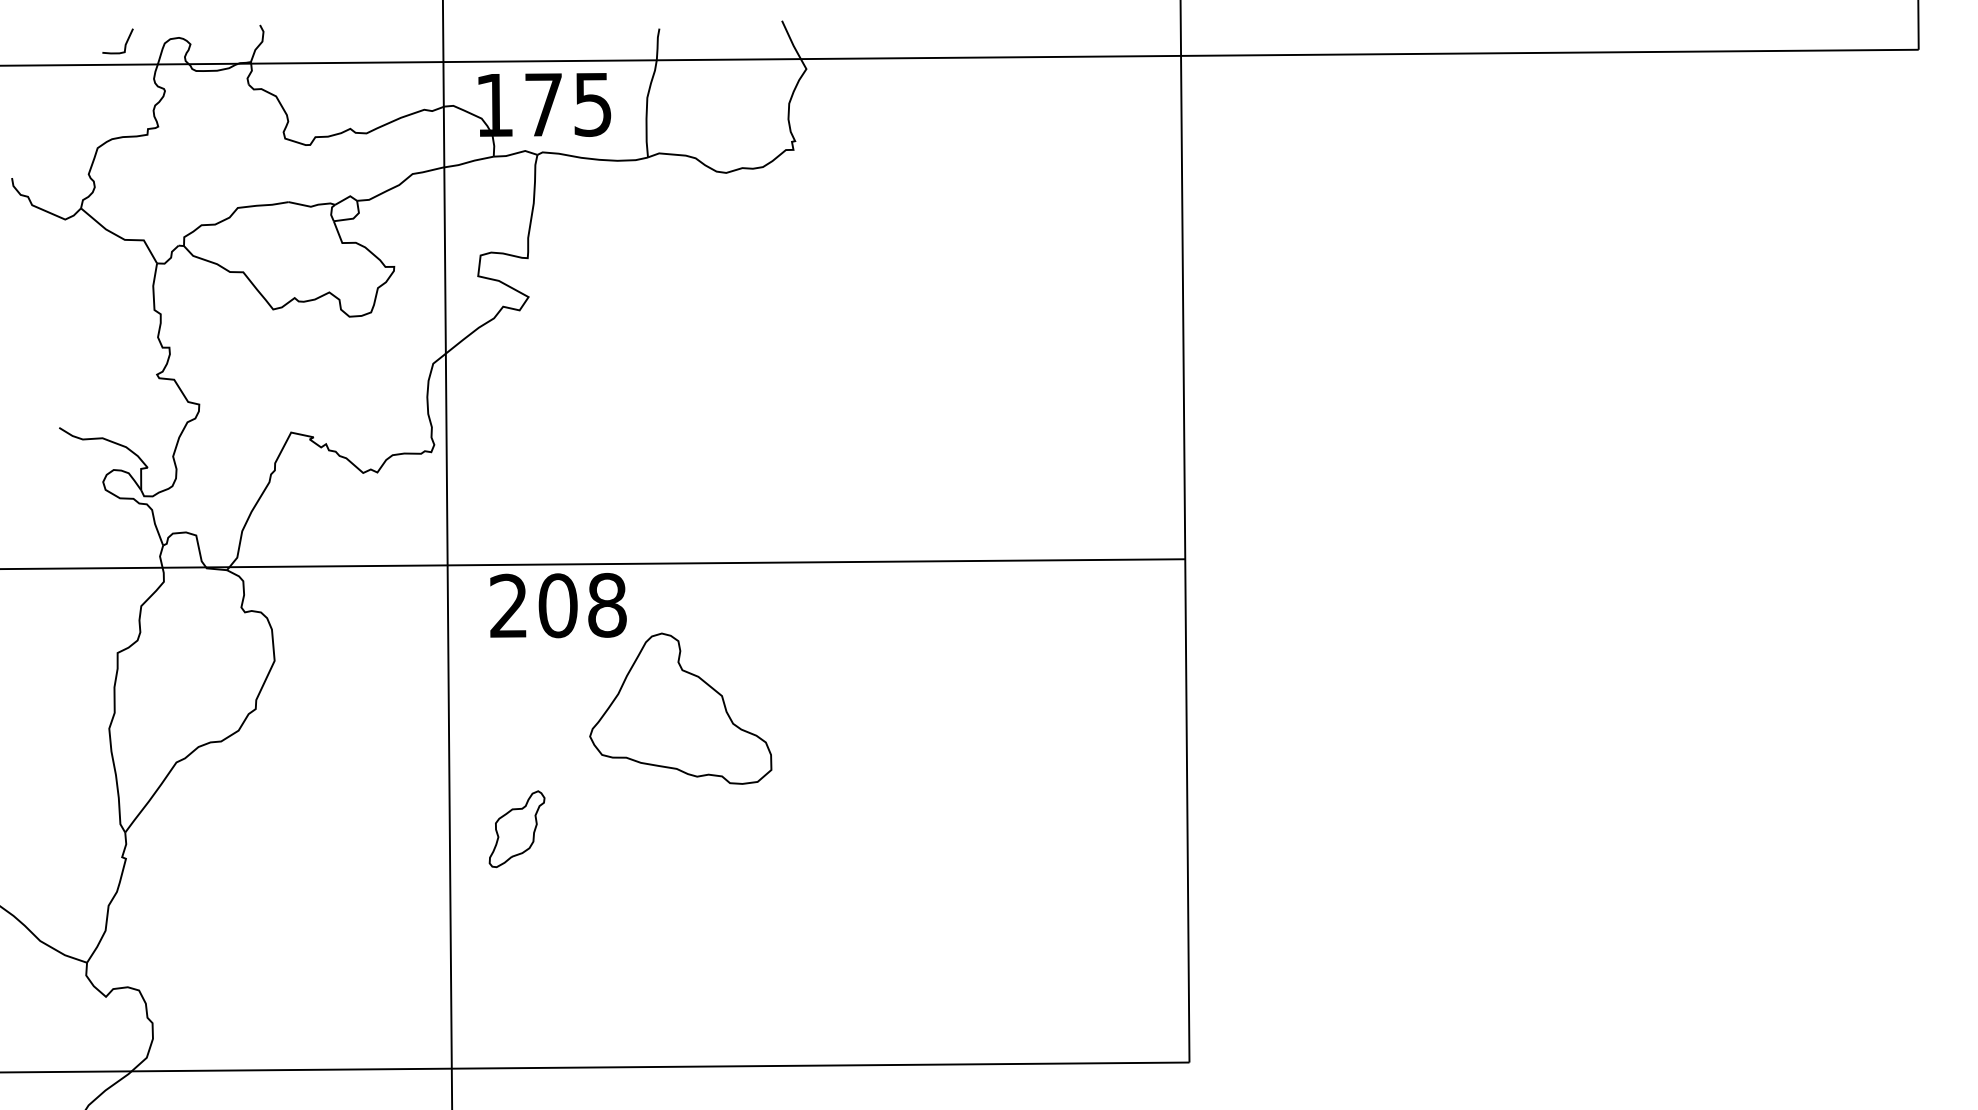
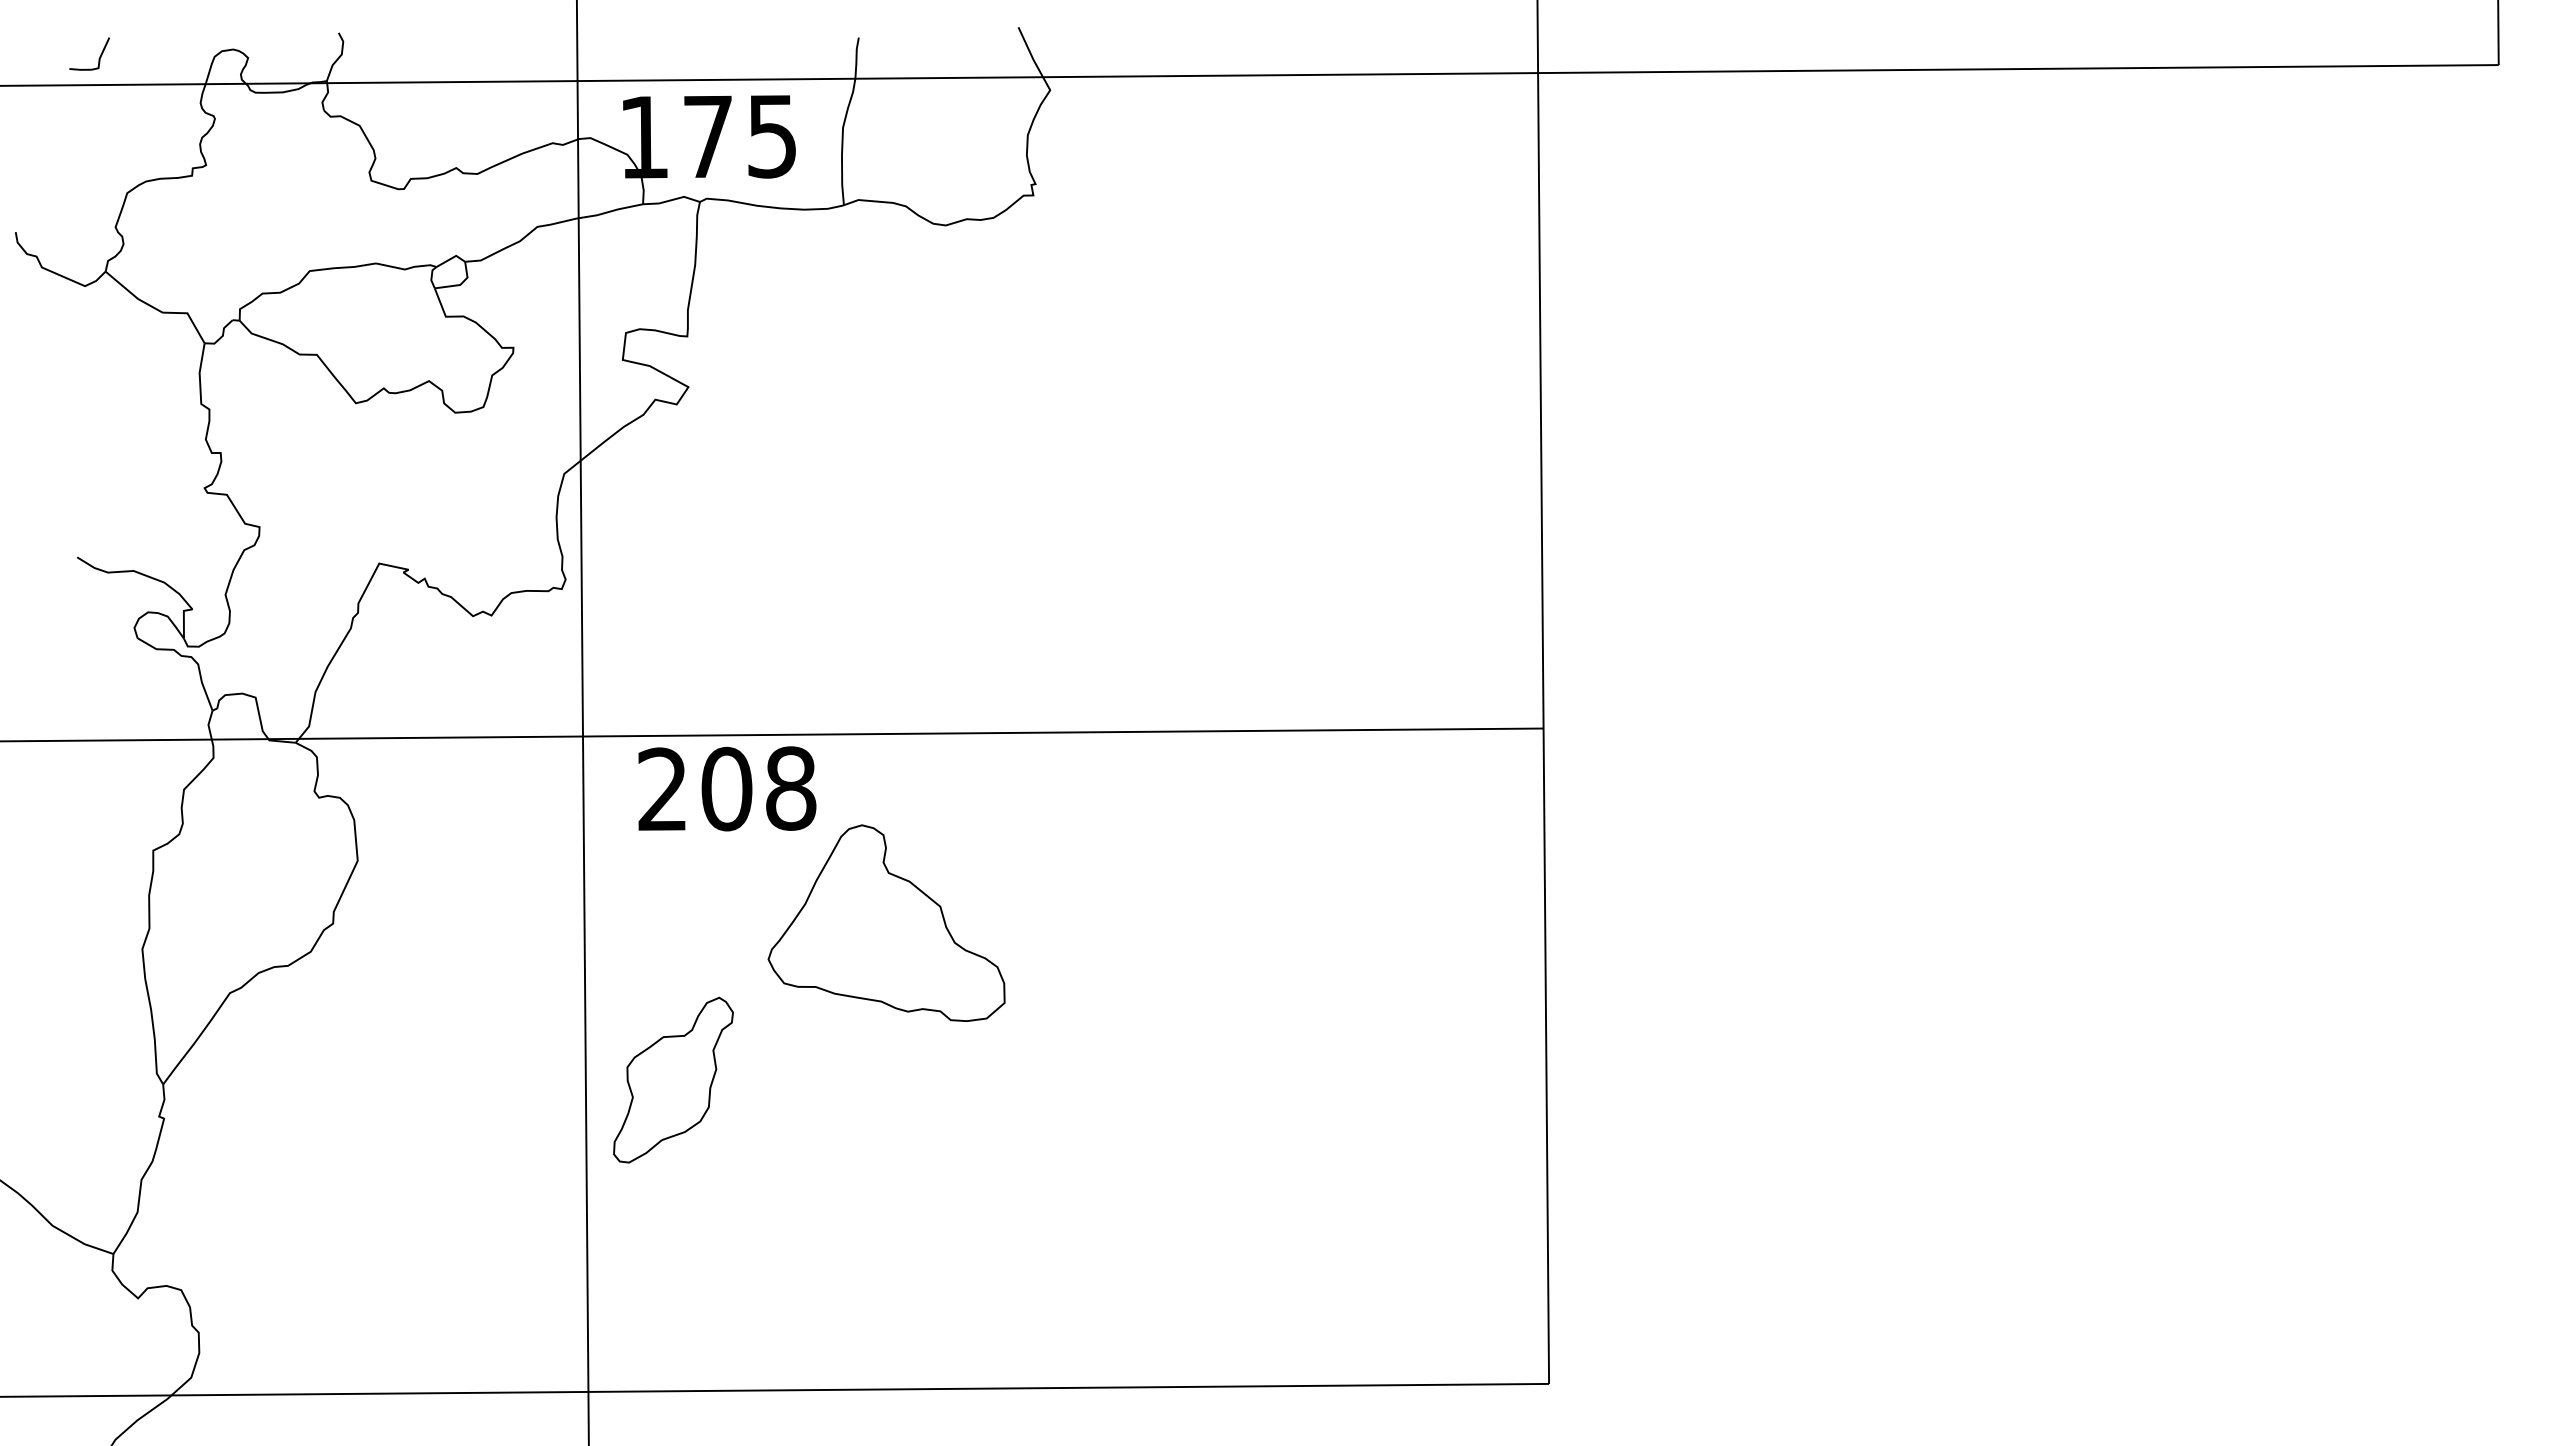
curve: (124, 44) -> (98, 58), moved
part: (517, 828) -> (673, 1079), size x1.67

